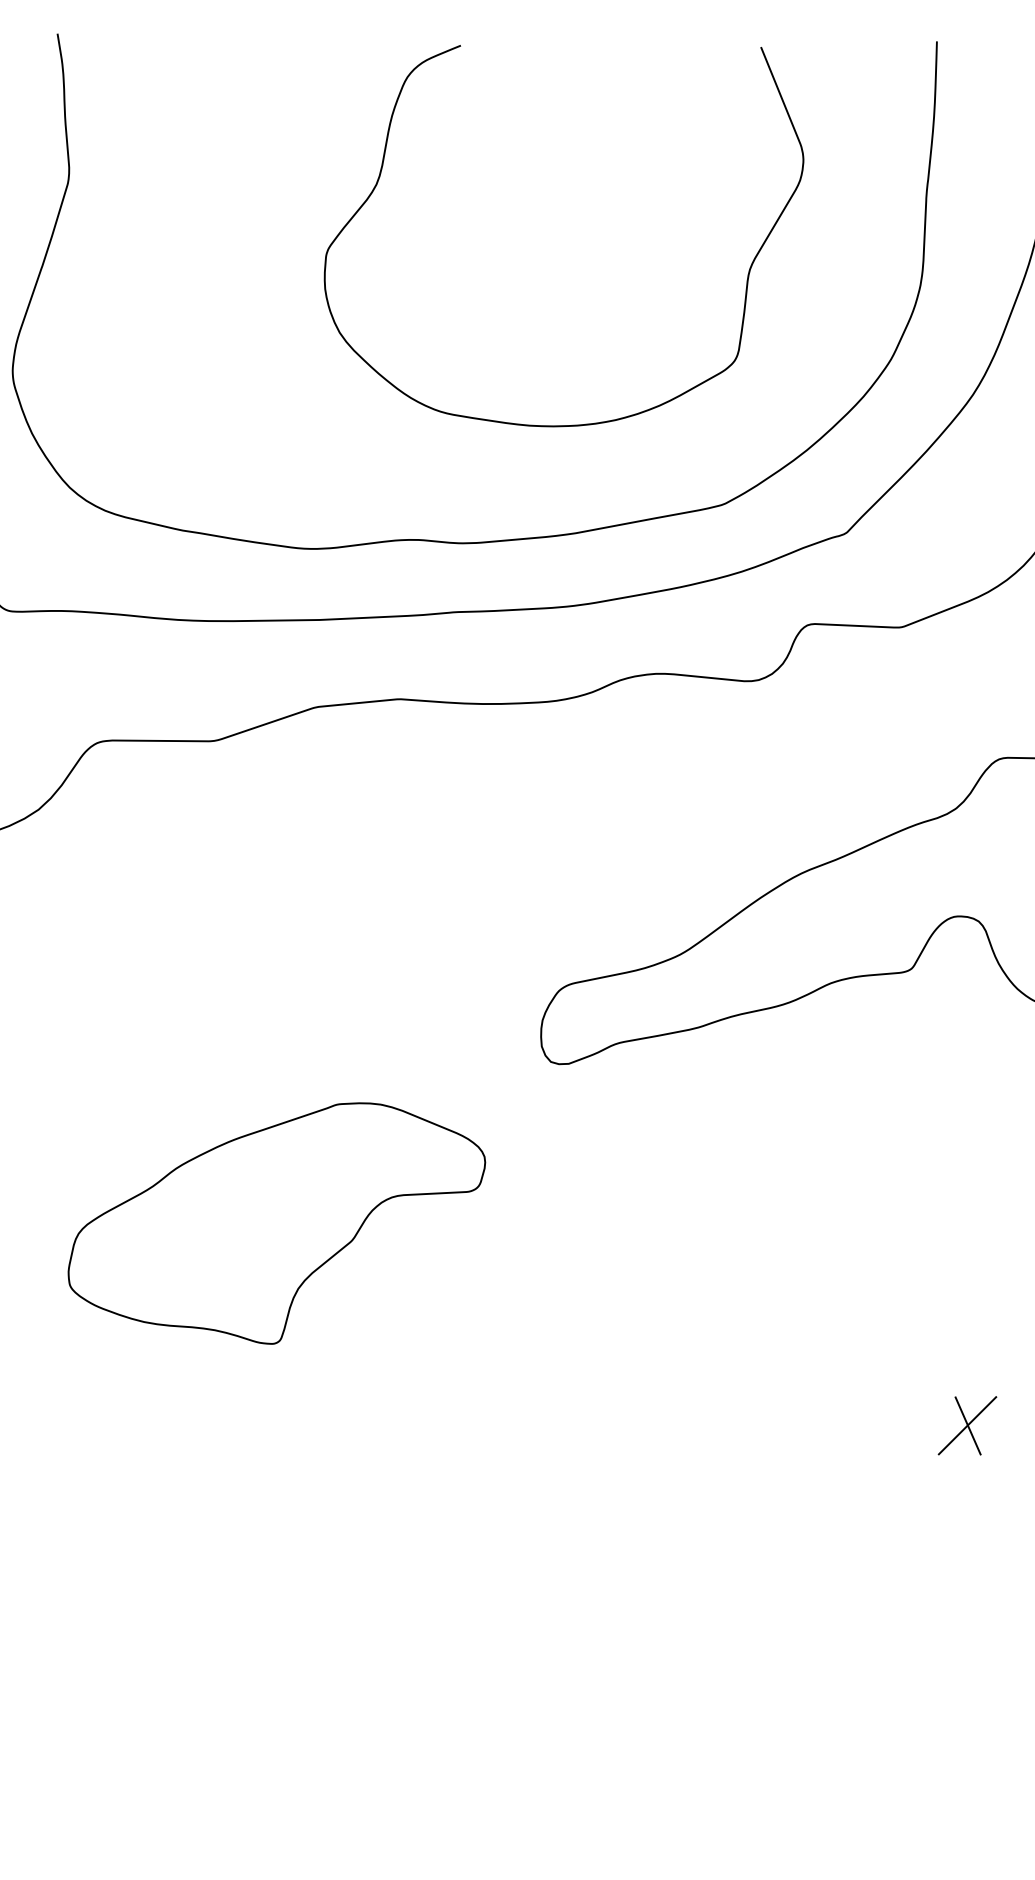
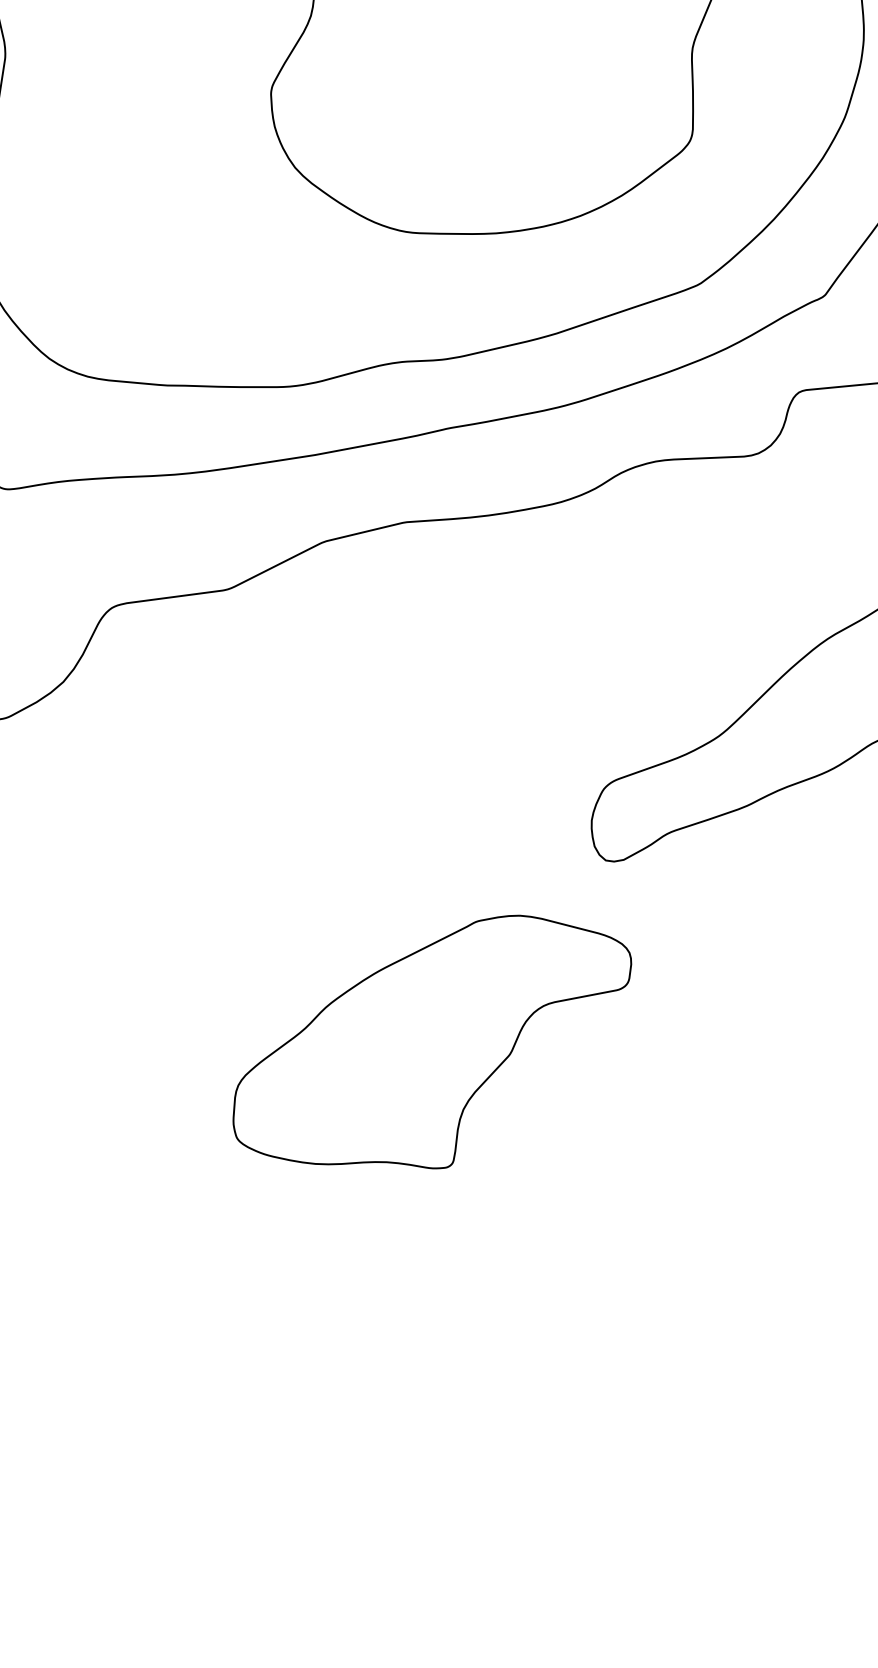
part: (276, 1223) -> (432, 1047), moved

